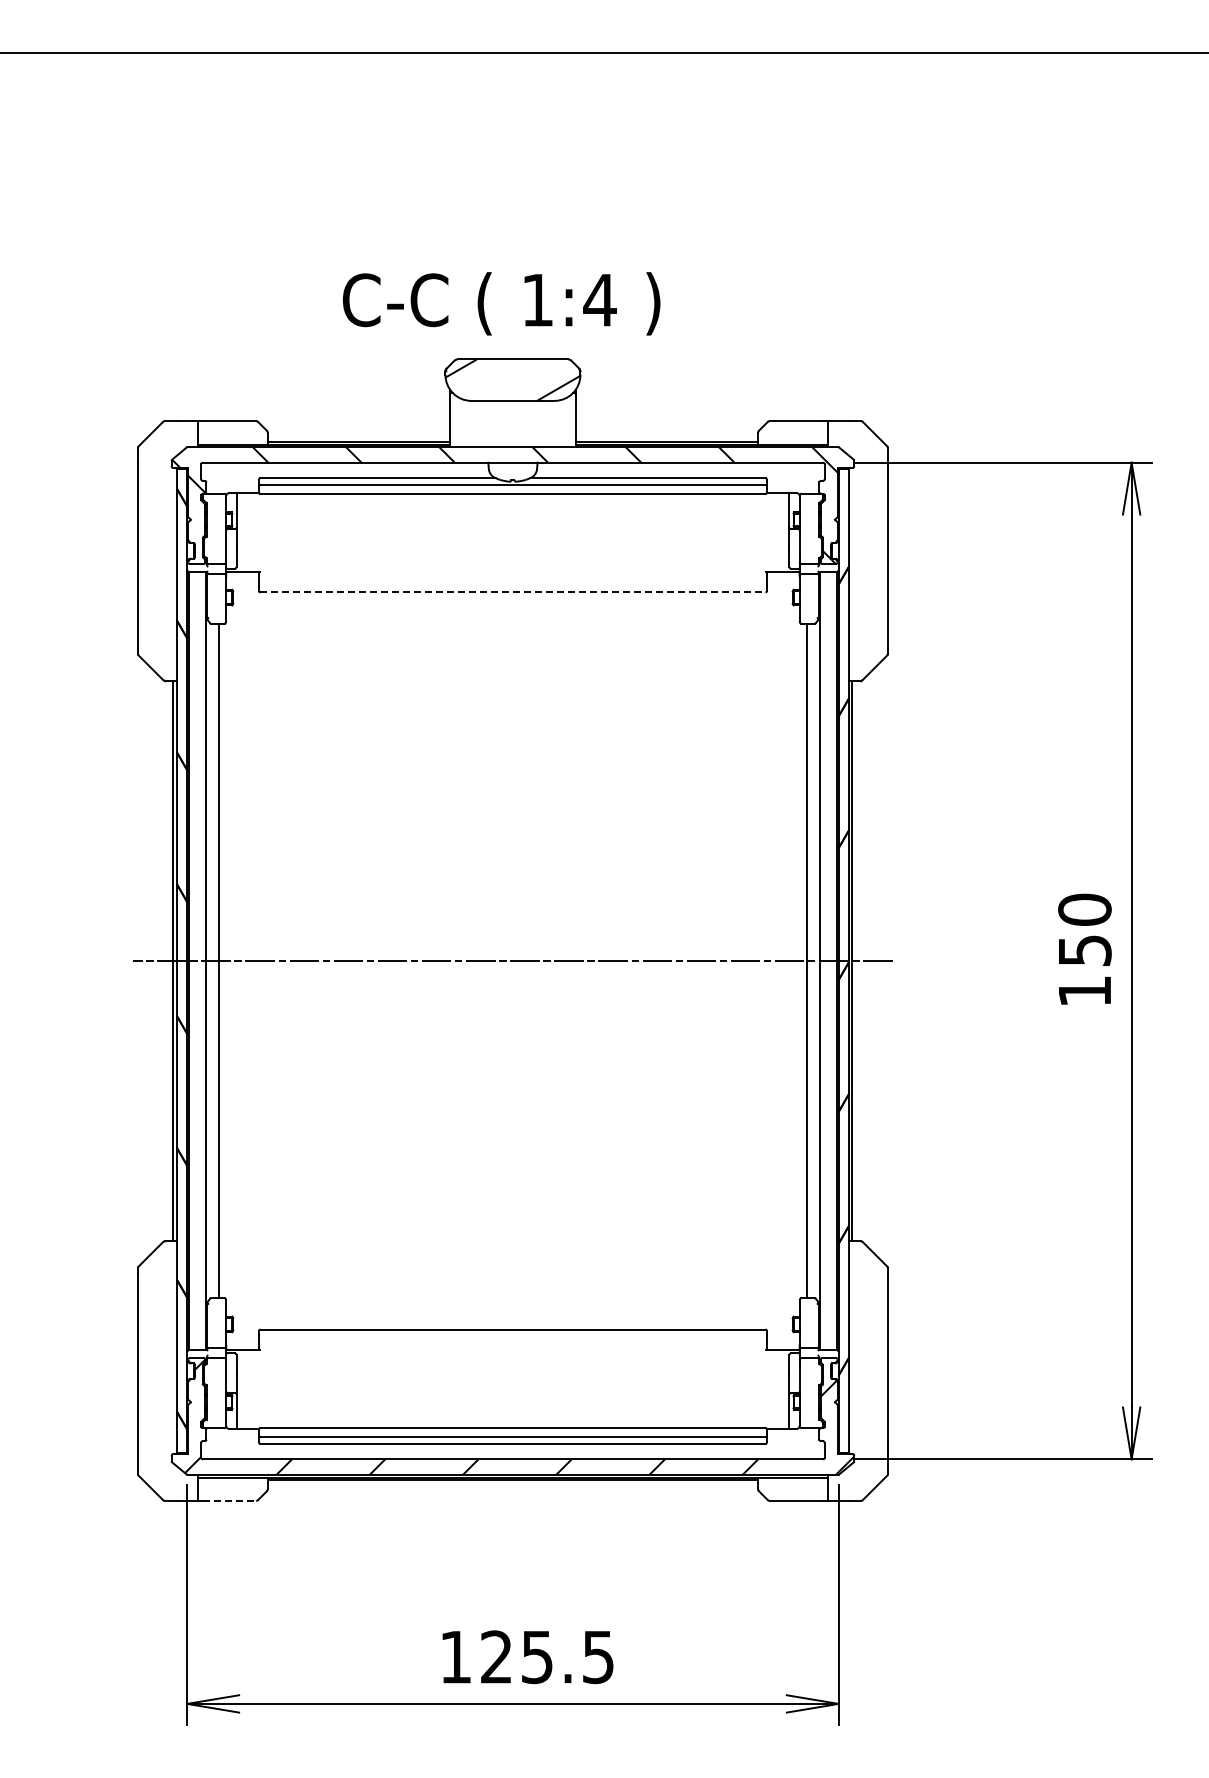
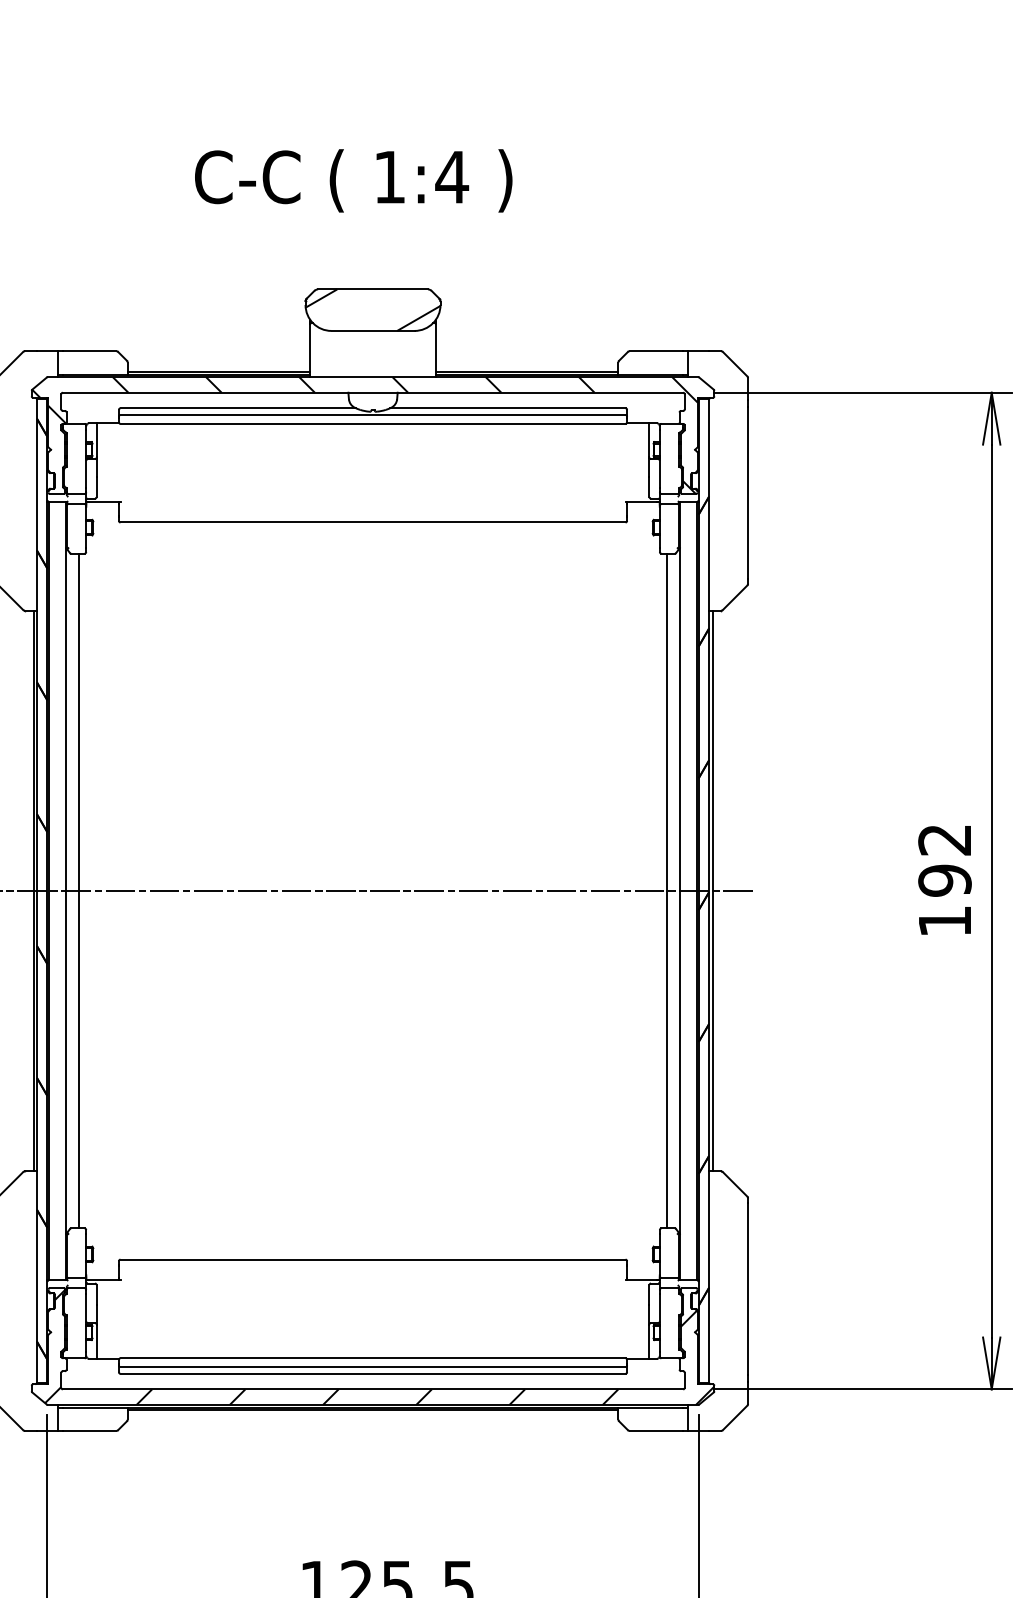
text: (501, 303) -> (353, 180), moved
line: (512, 592) -> (372, 522), dashed -> solid
text: (1084, 929) -> (944, 859), 150 -> 192
line: (229, 1500) -> (89, 1430), dashed -> solid

